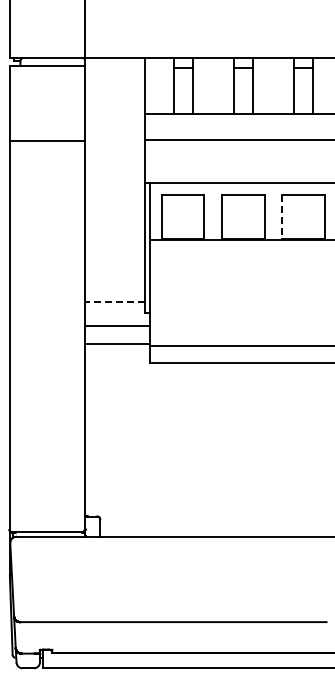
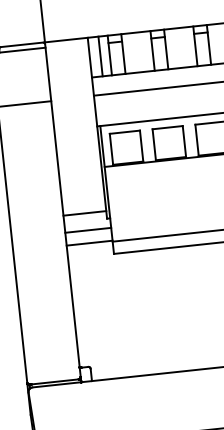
line: (160, 85) -> (100, 56), added
line: (282, 216) -> (197, 139), dashed -> solid
line: (114, 302) -> (84, 213), dashed -> solid

